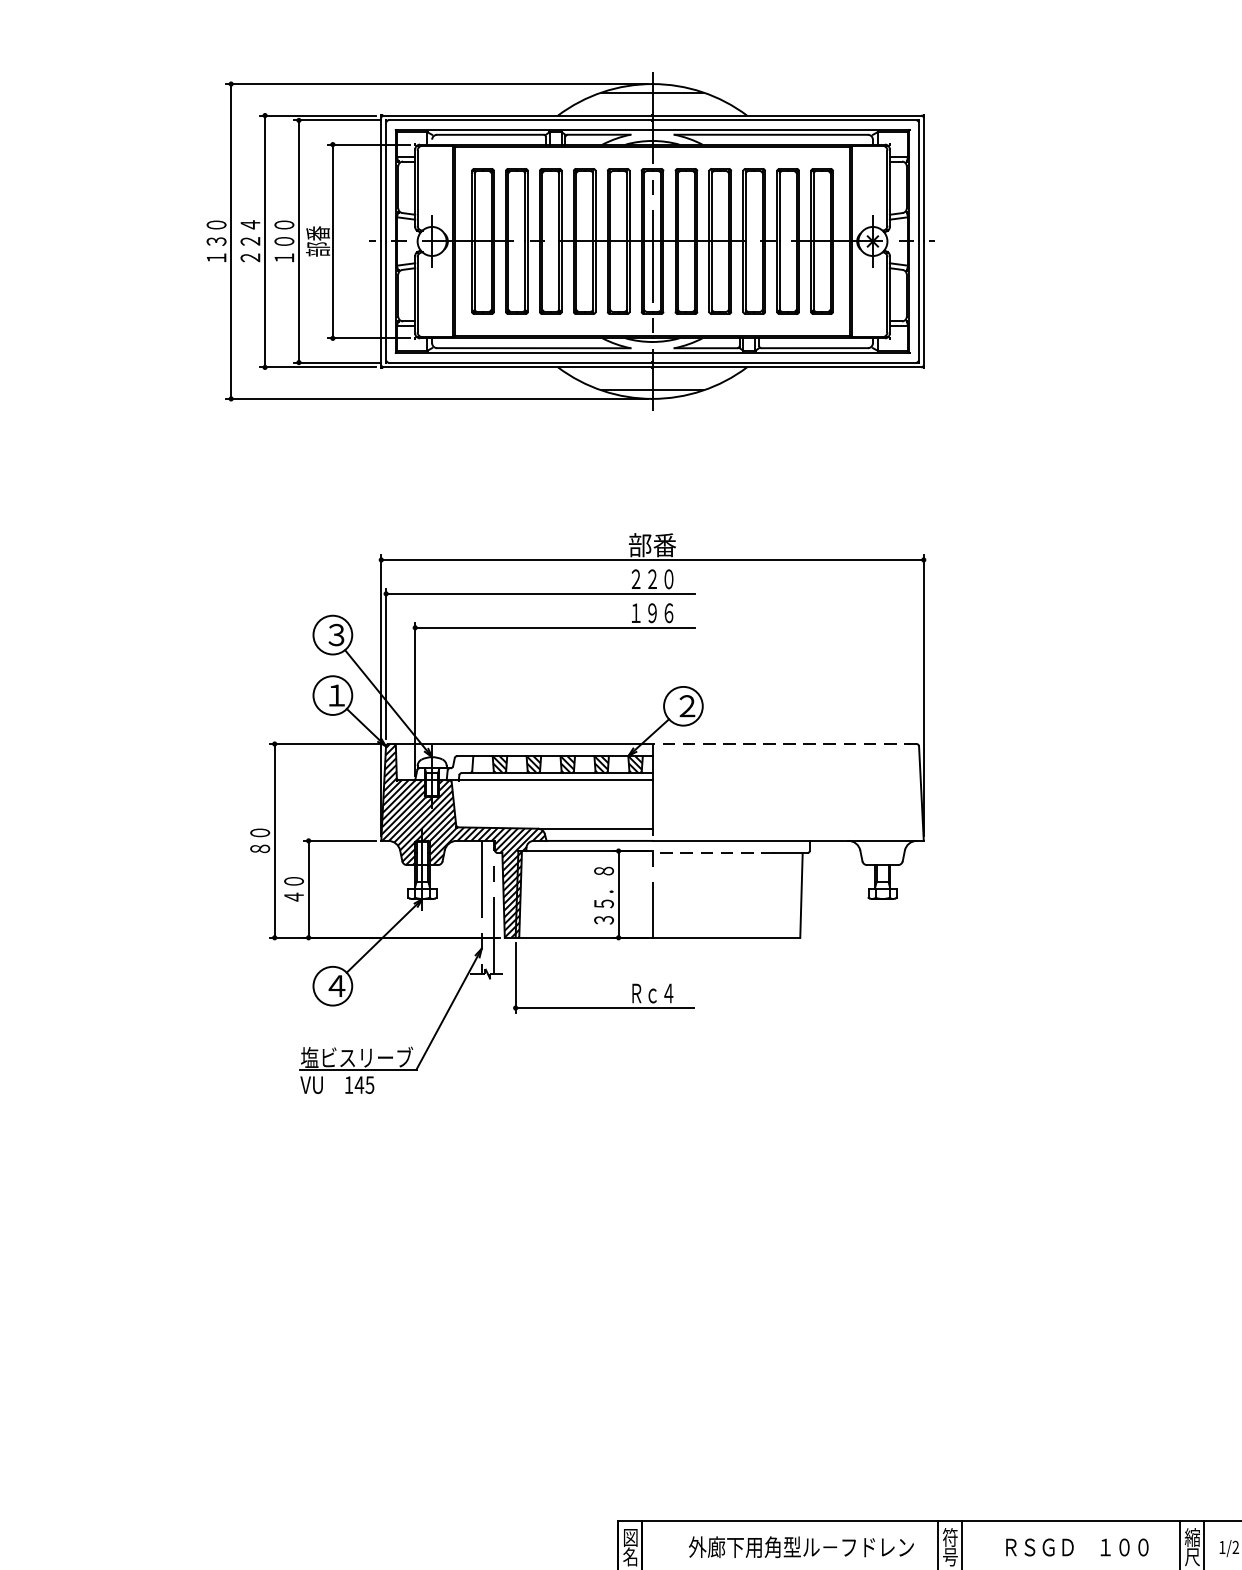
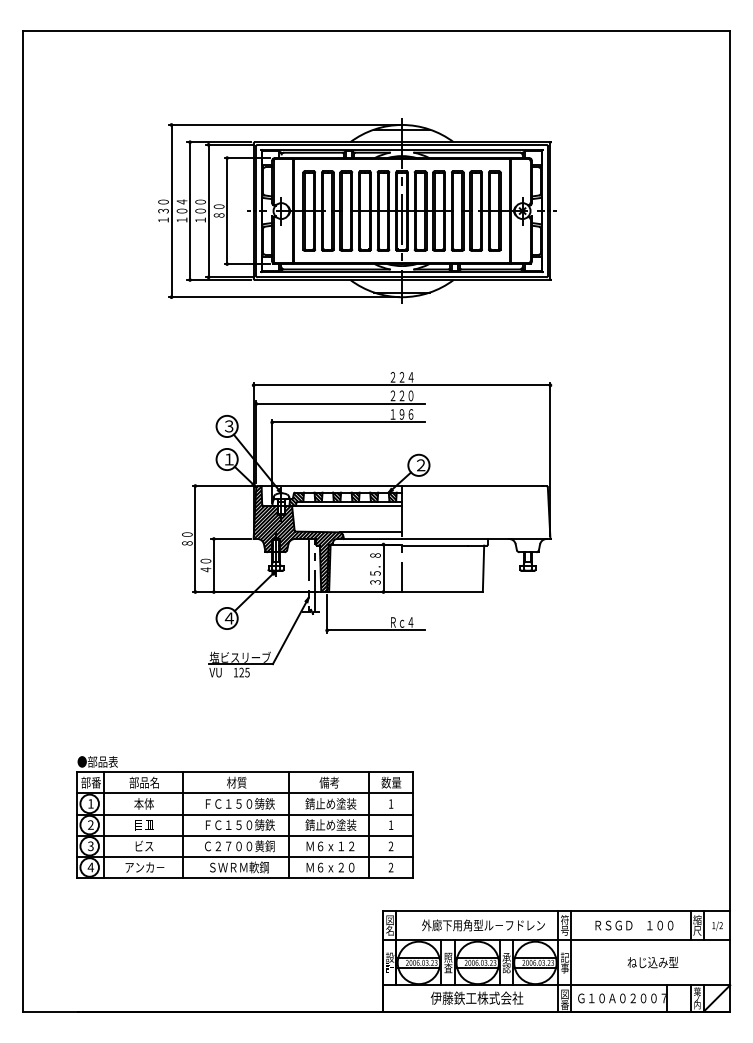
text: (317, 240) -> (218, 210), 部番 -> ８０
text: (249, 249) -> (181, 215), ２２４ -> １０４
text: (651, 543) -> (401, 376), 部番 -> ２２４
line: (783, 744) -> (473, 486), dashed -> solid
hatch: (459, 766) -> (296, 498), added
line: (711, 852) -> (434, 545), dashed -> solid
text: (359, 1084) -> (241, 672), 145 -> 125
part: (364, 1349) -> (244, 817), added

